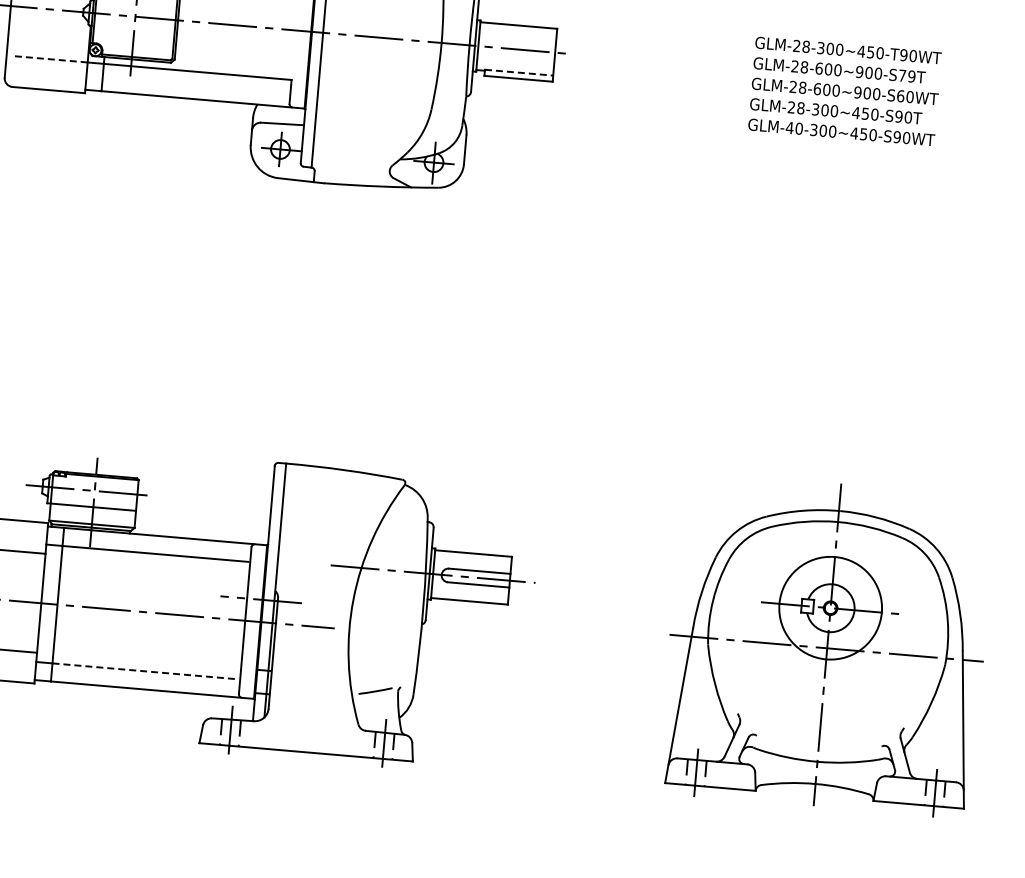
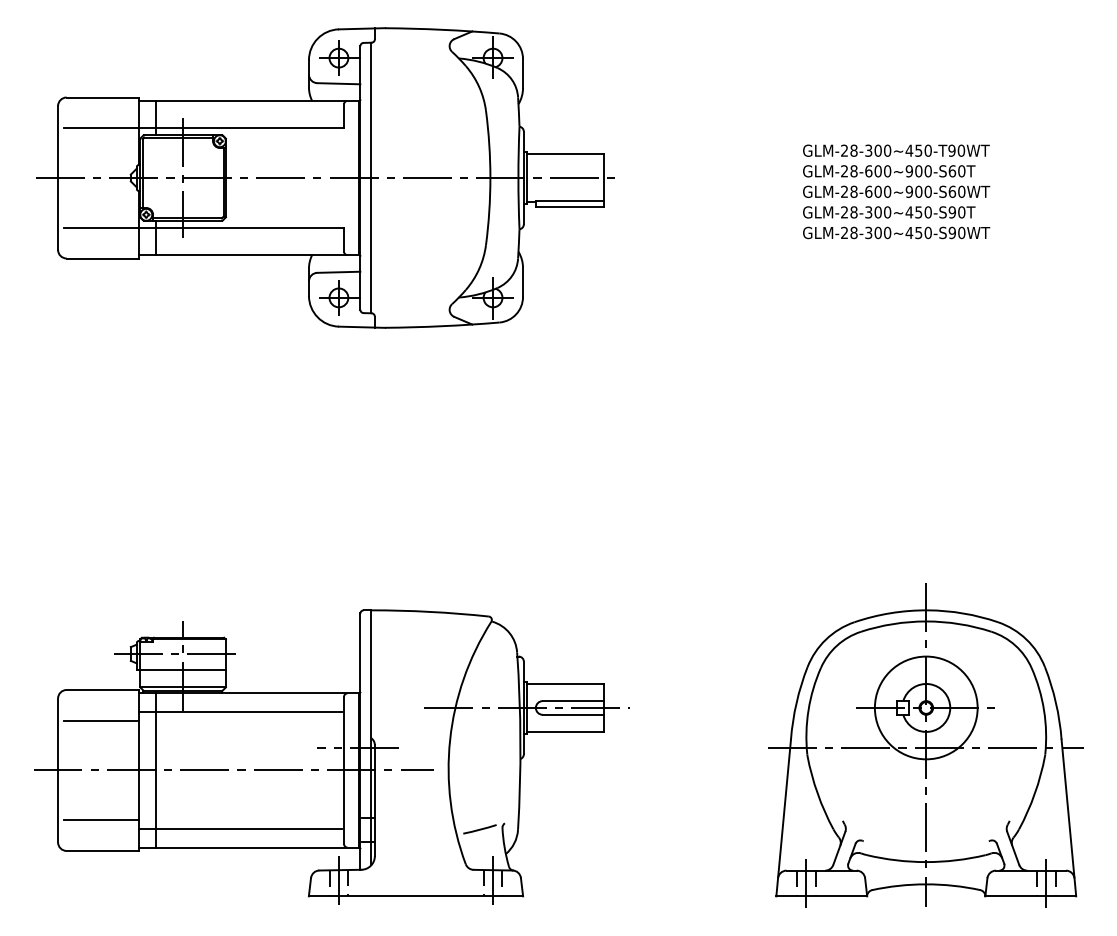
line: (49, 59) -> (101, 227), dashed -> solid
line: (519, 73) -> (570, 201), dashed -> solid
text: (906, 76) -> (956, 171), GLM-28-600~900-S79T -> GLM-28-600~900-S60T
text: (793, 127) -> (848, 232), GLM-40-300~450-S90WT -> GLM-28-300~450-S90WT
line: (145, 671) -> (249, 829), dashed -> solid

